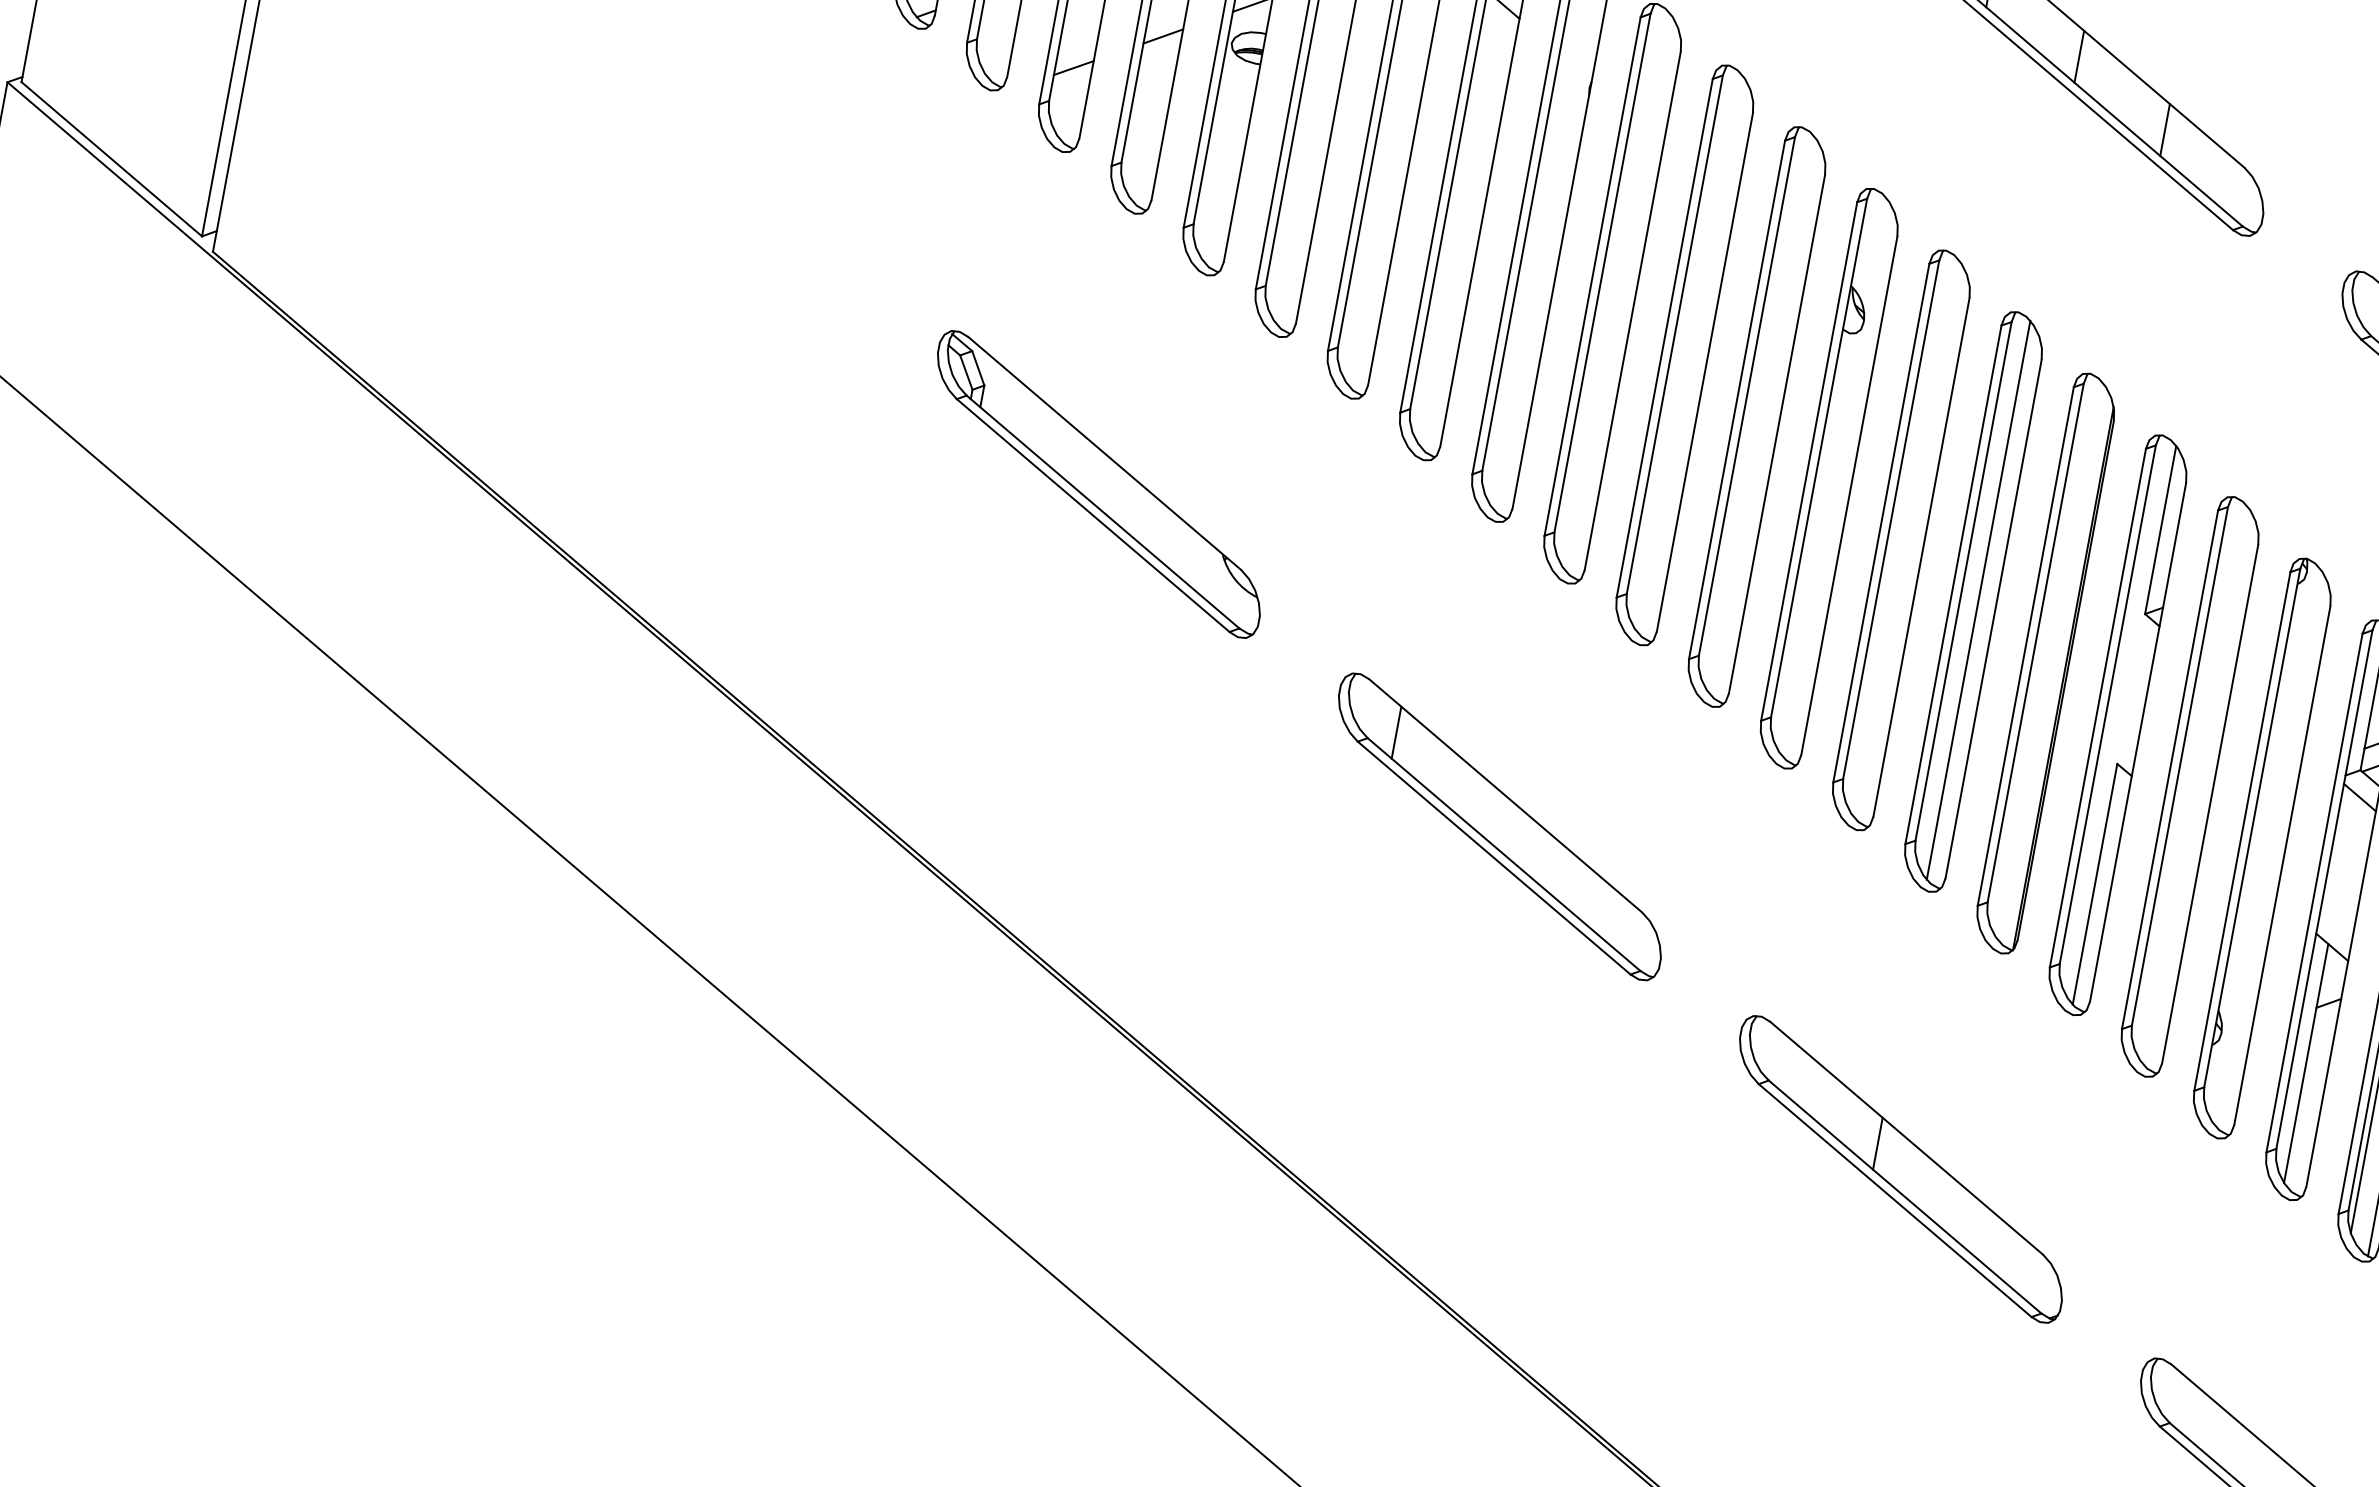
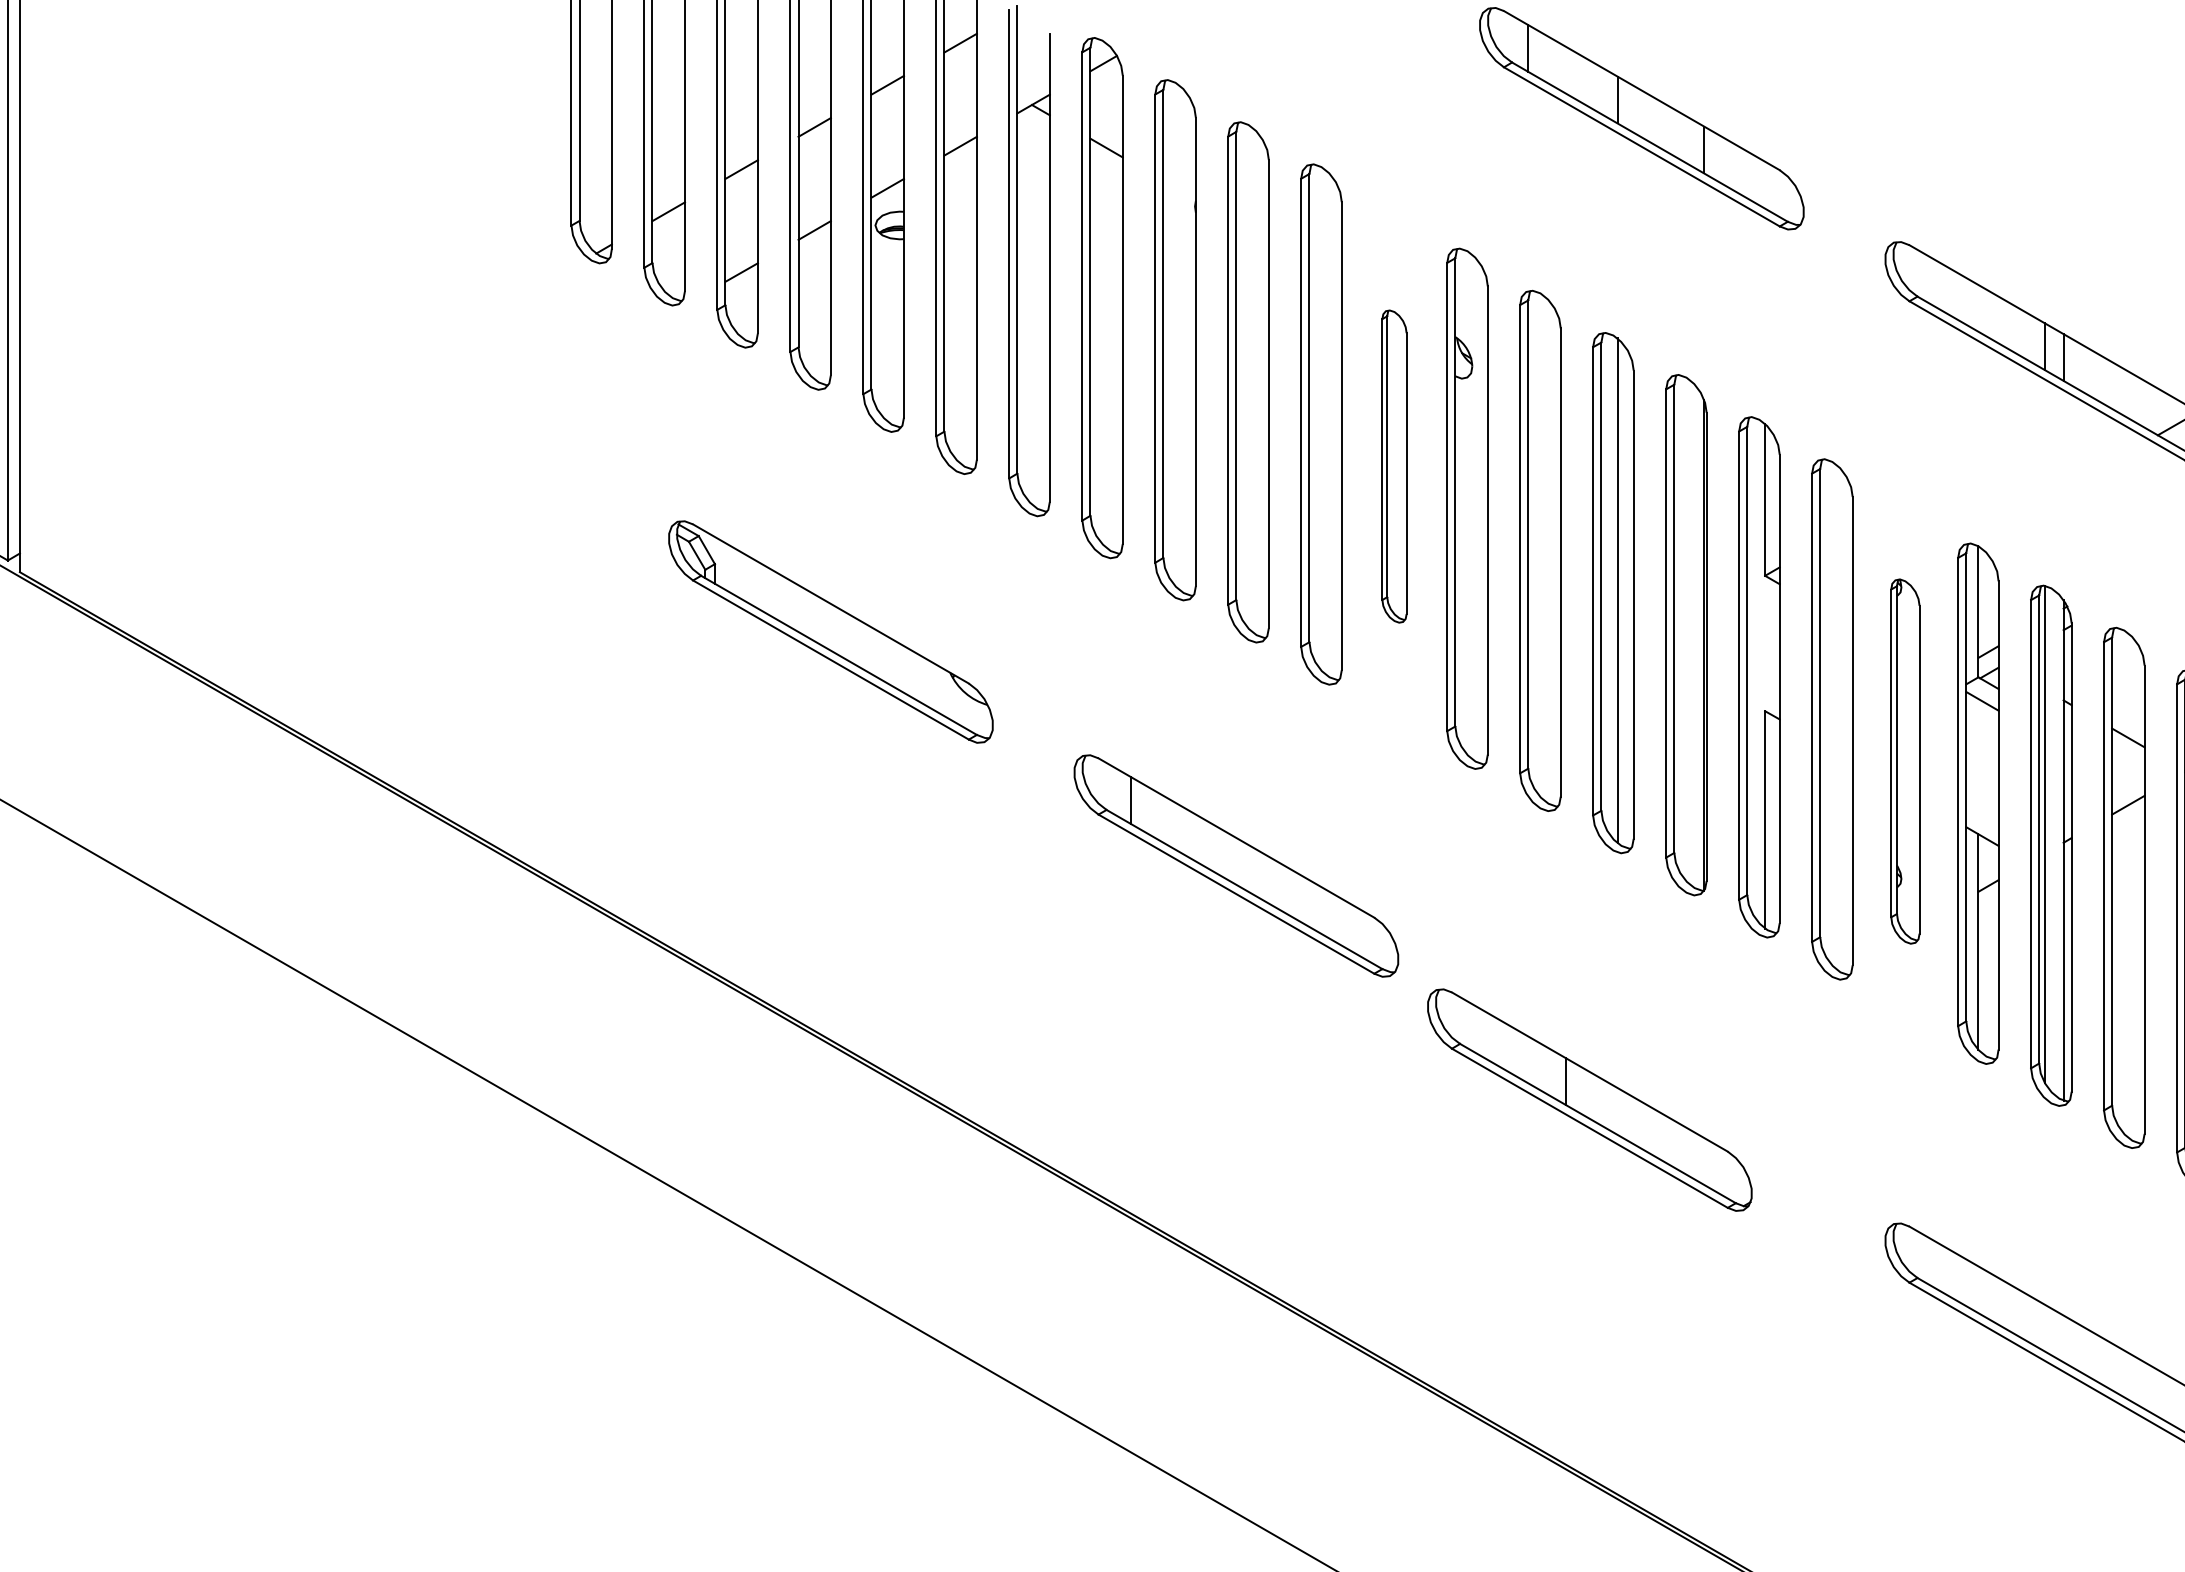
part: (1757, 416) -> (1394, 466), size x0.6
part: (2262, 848) -> (1905, 761), size x0.7
part: (1900, 1168) -> (1589, 1099), moved

